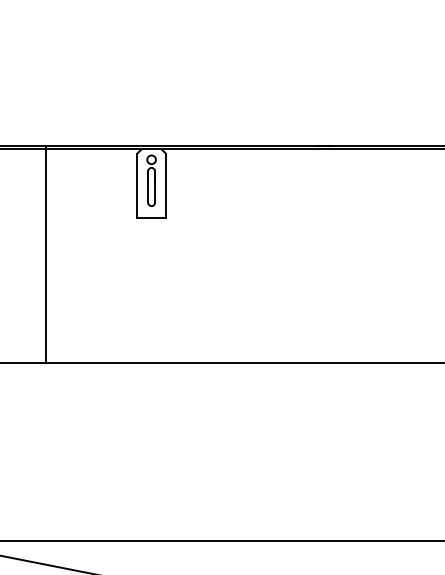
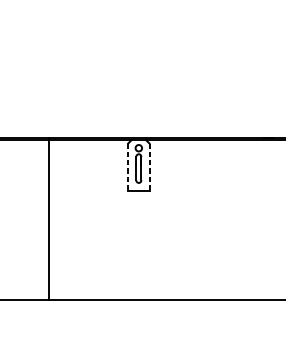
line: (137, 185) -> (128, 167), solid -> dashed
line: (165, 185) -> (149, 167), solid -> dashed
line: (46, 253) -> (48, 218), moved

